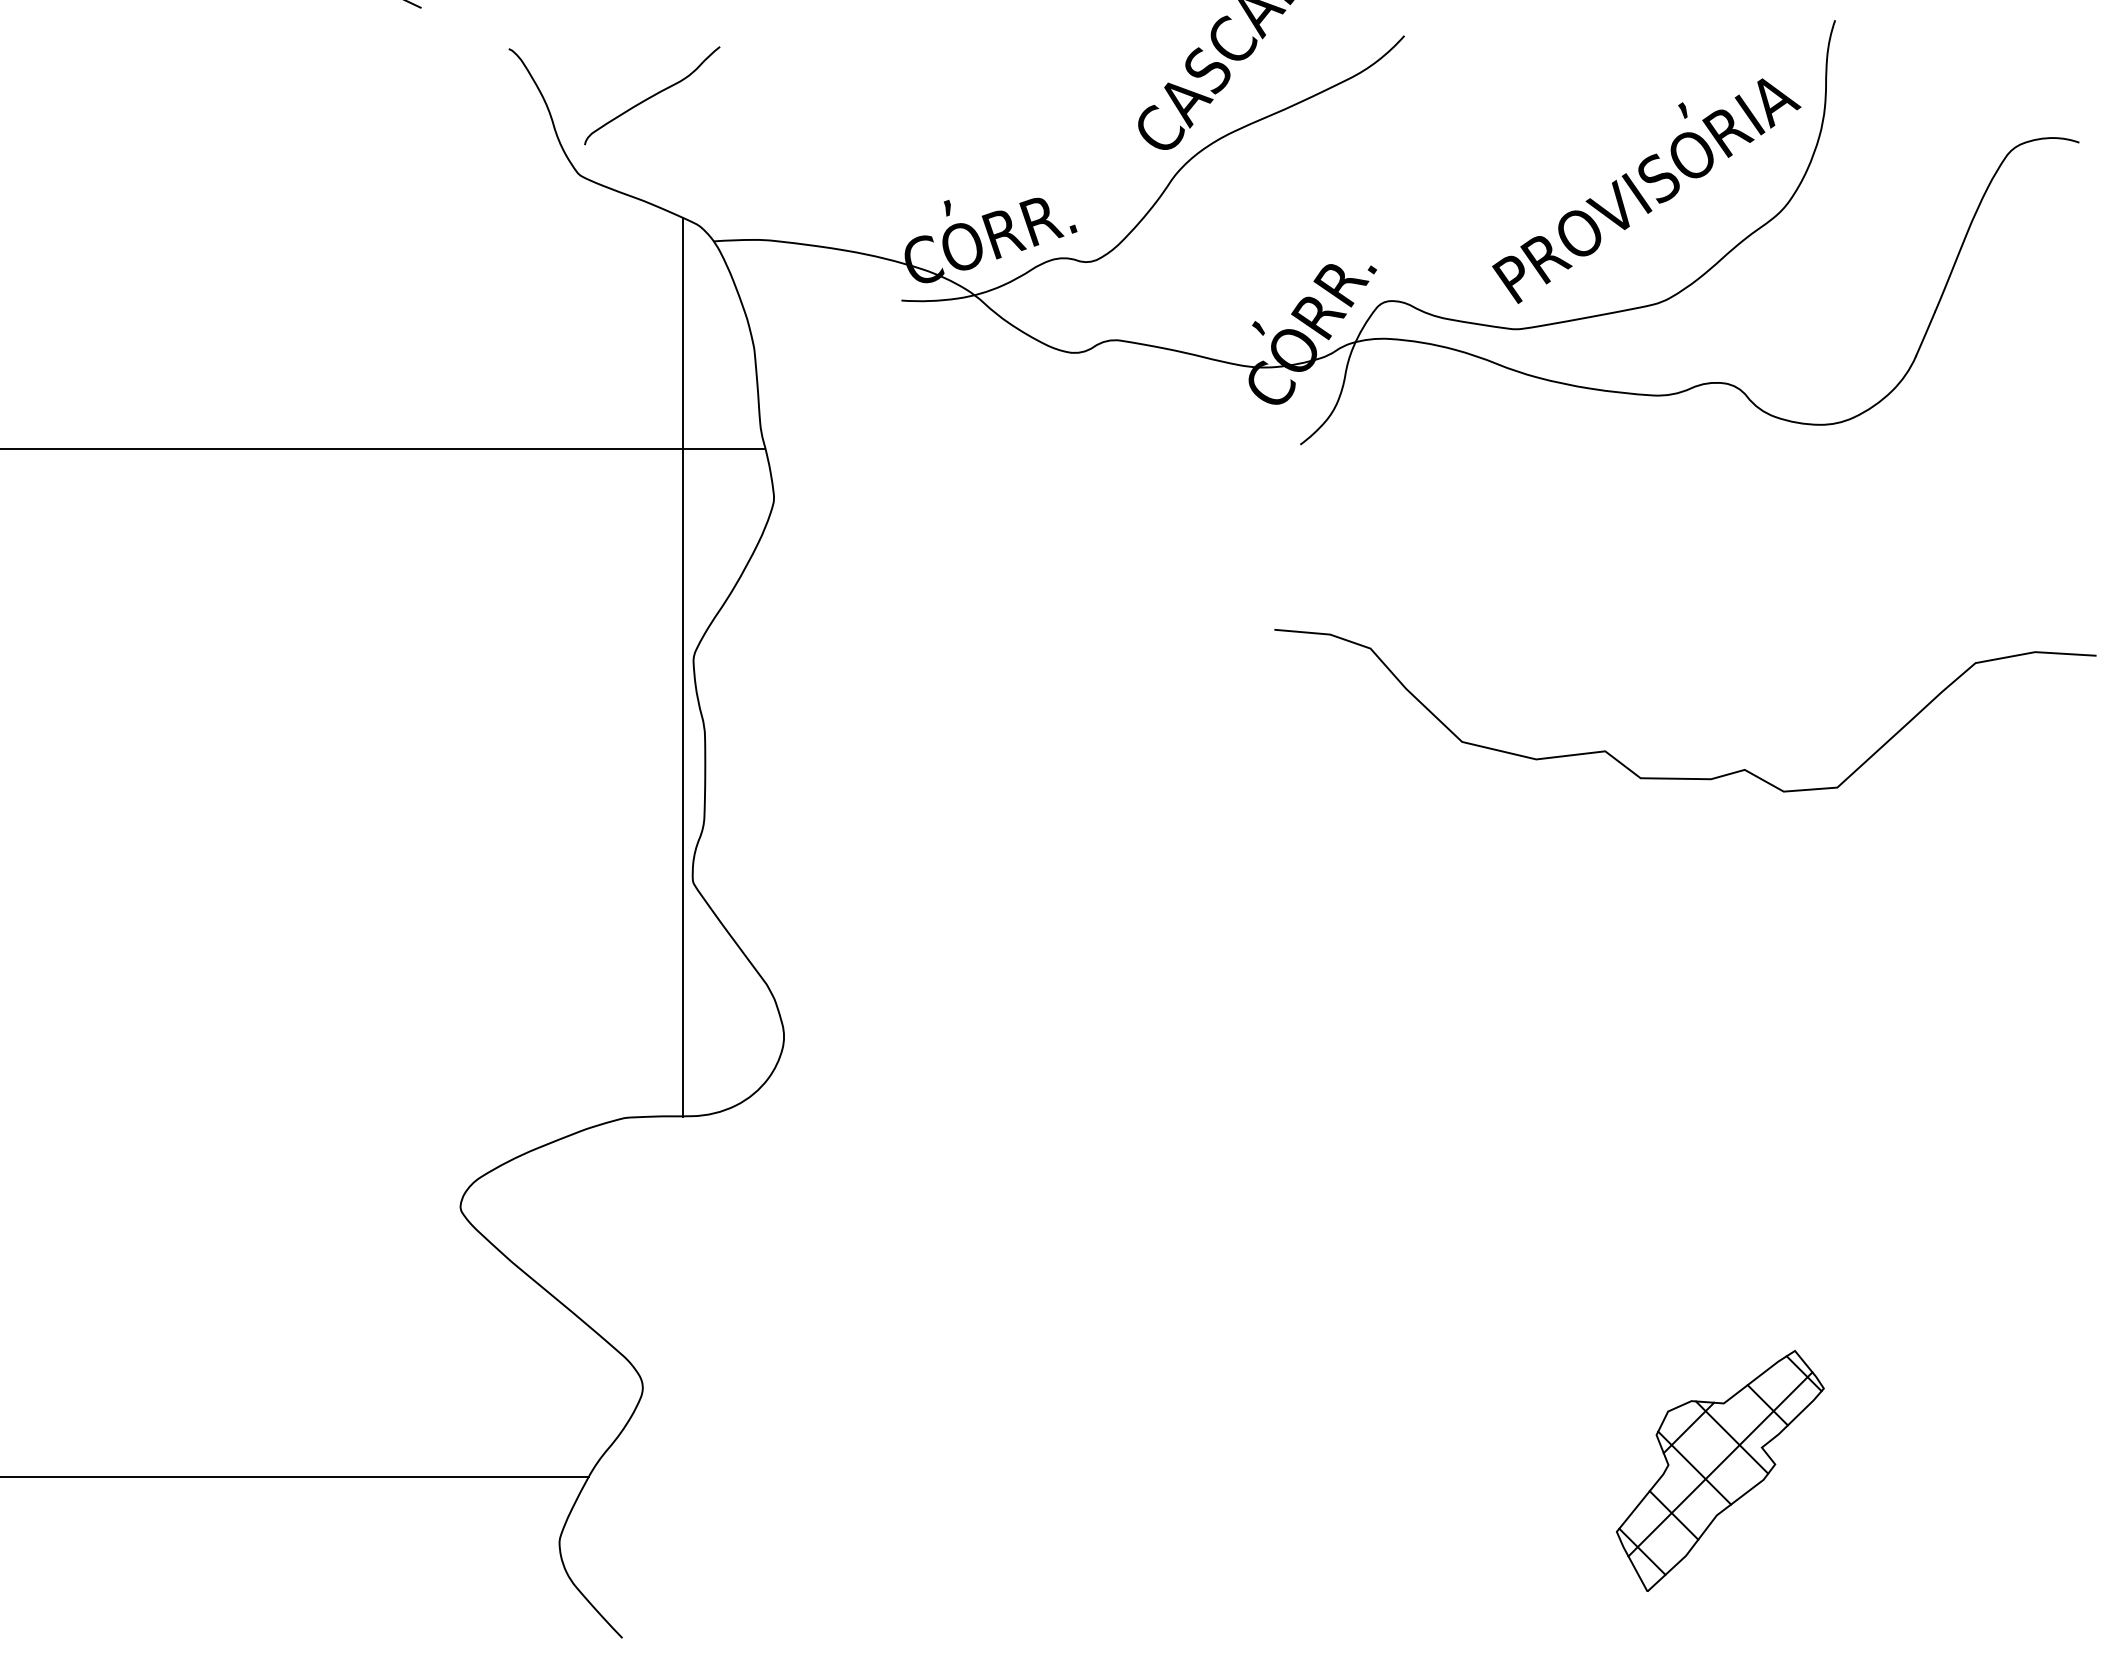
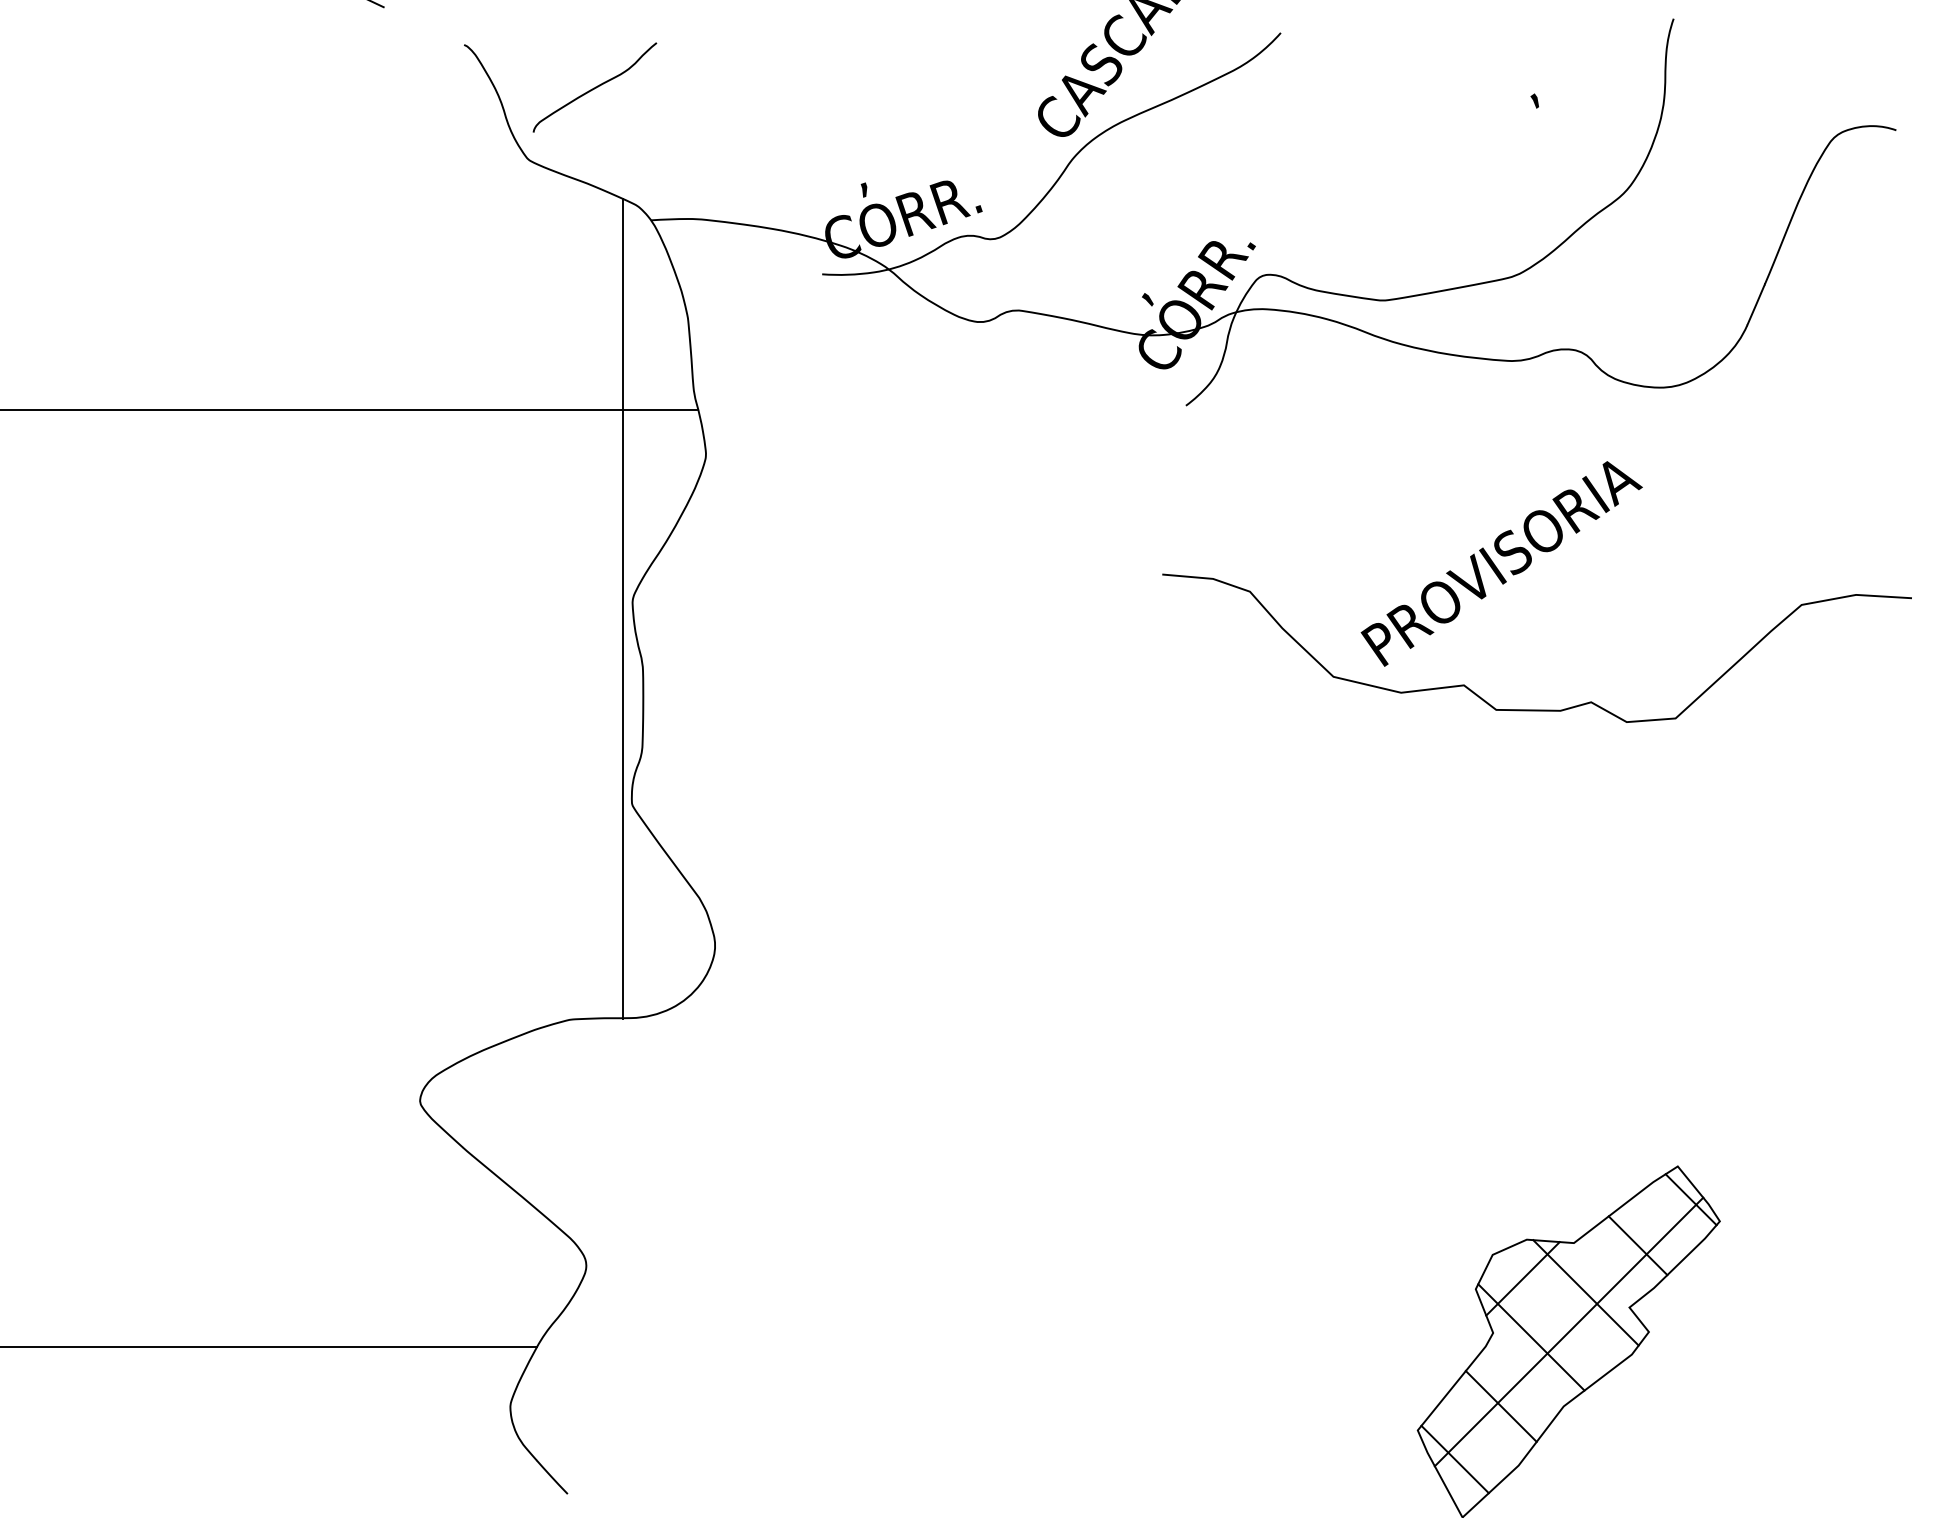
text: (1646, 190) -> (1501, 563), moved
part: (1720, 1470) -> (1569, 1341), size x1.6

